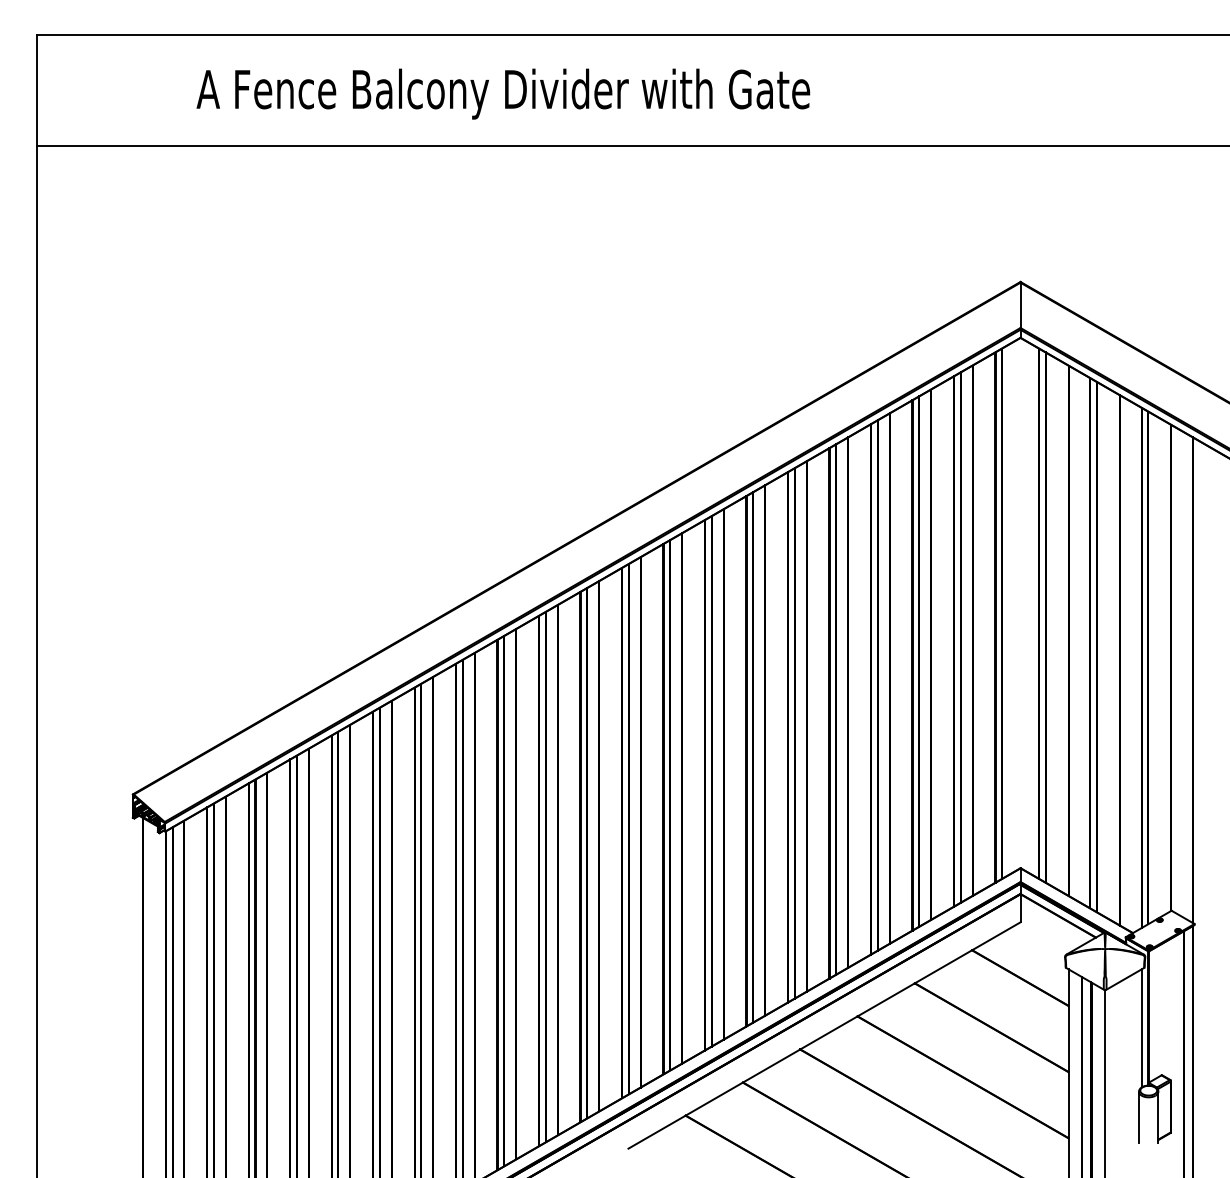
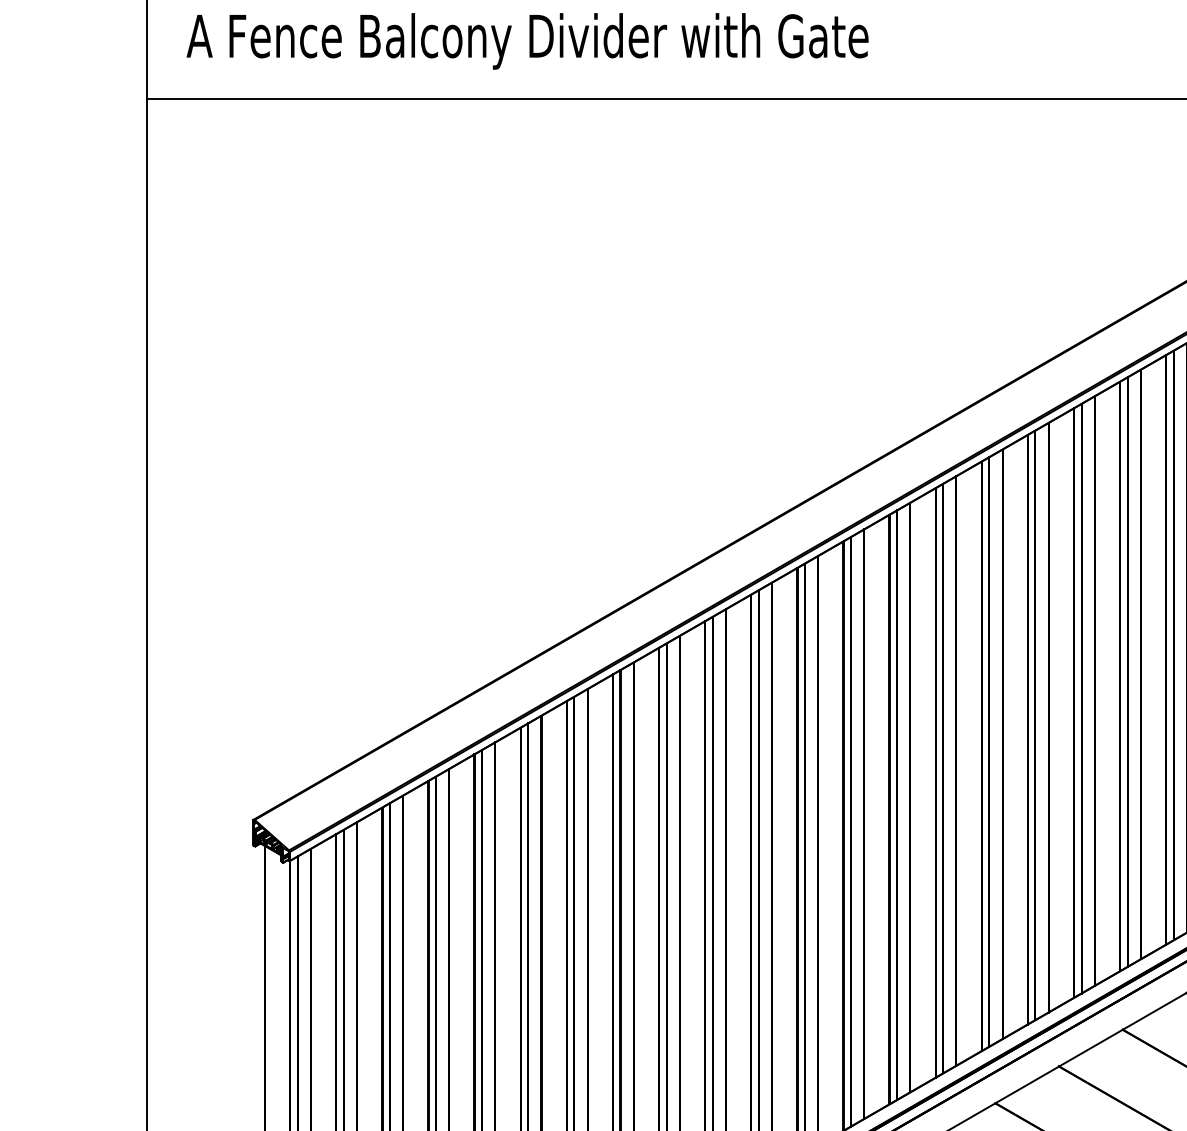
text: (503, 93) -> (527, 40), moved

